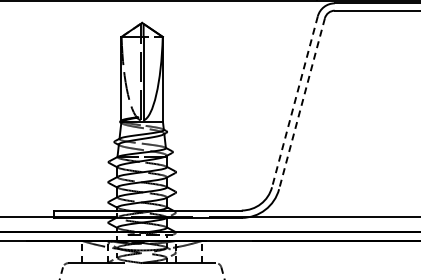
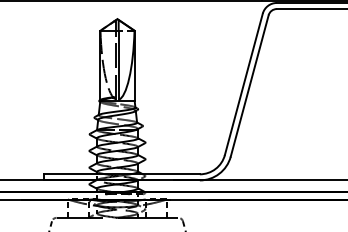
line: (294, 102) -> (243, 84), dashed -> solid
line: (301, 104) -> (249, 86), dashed -> solid

